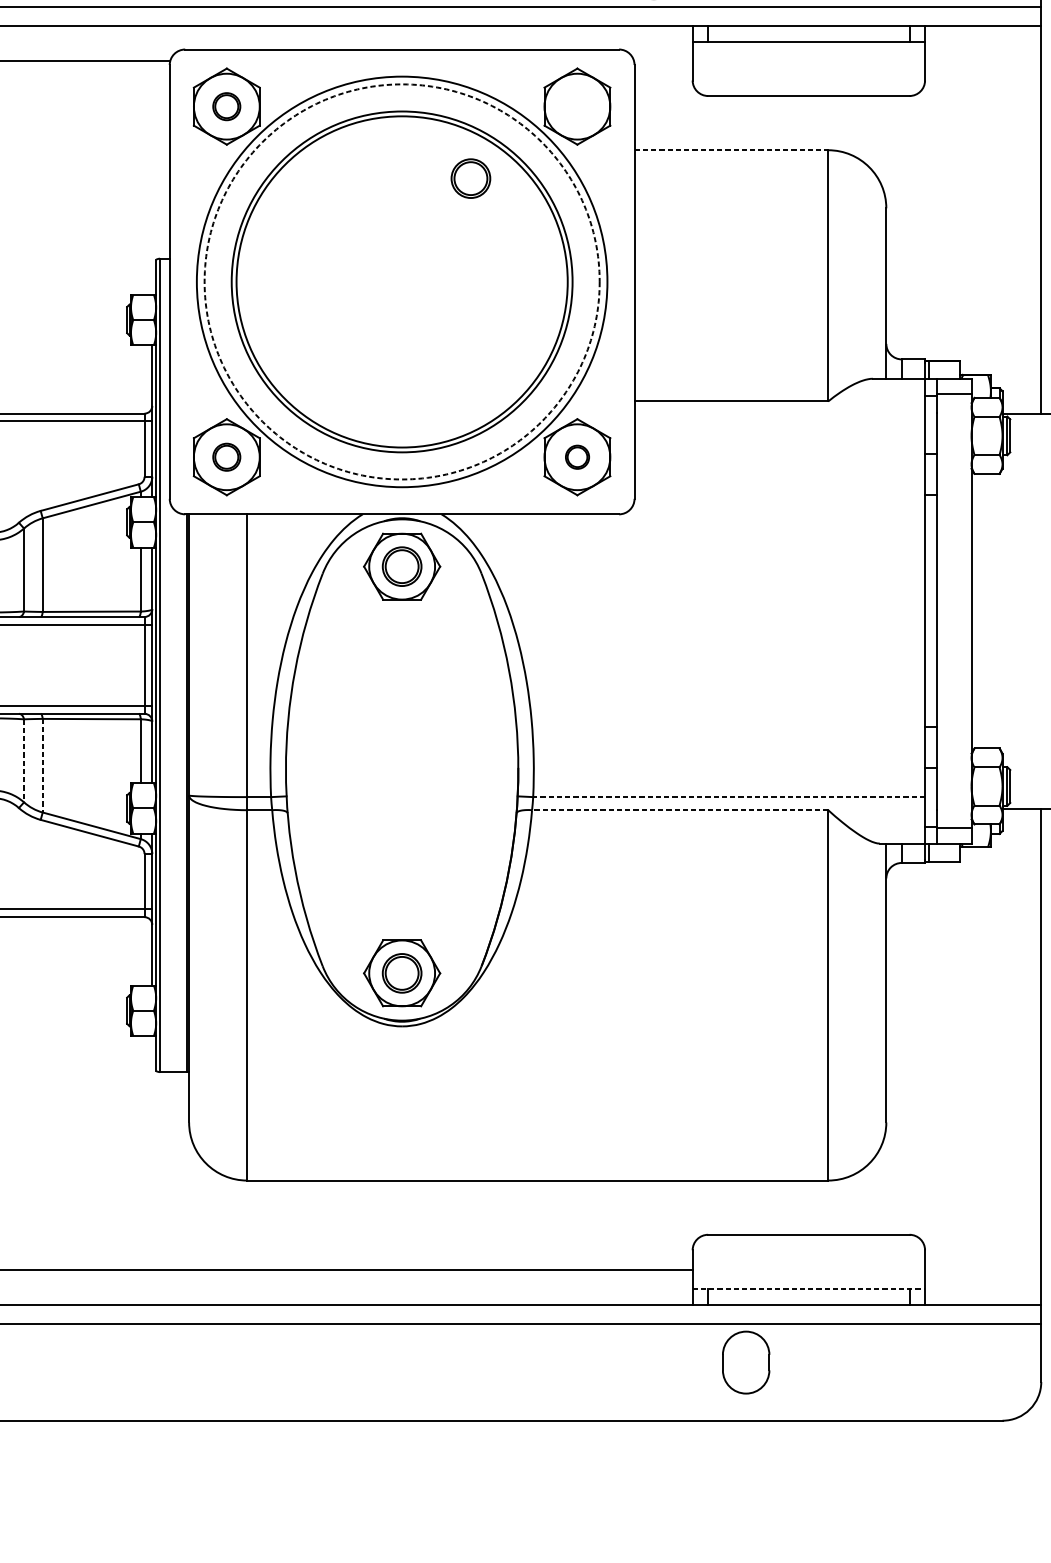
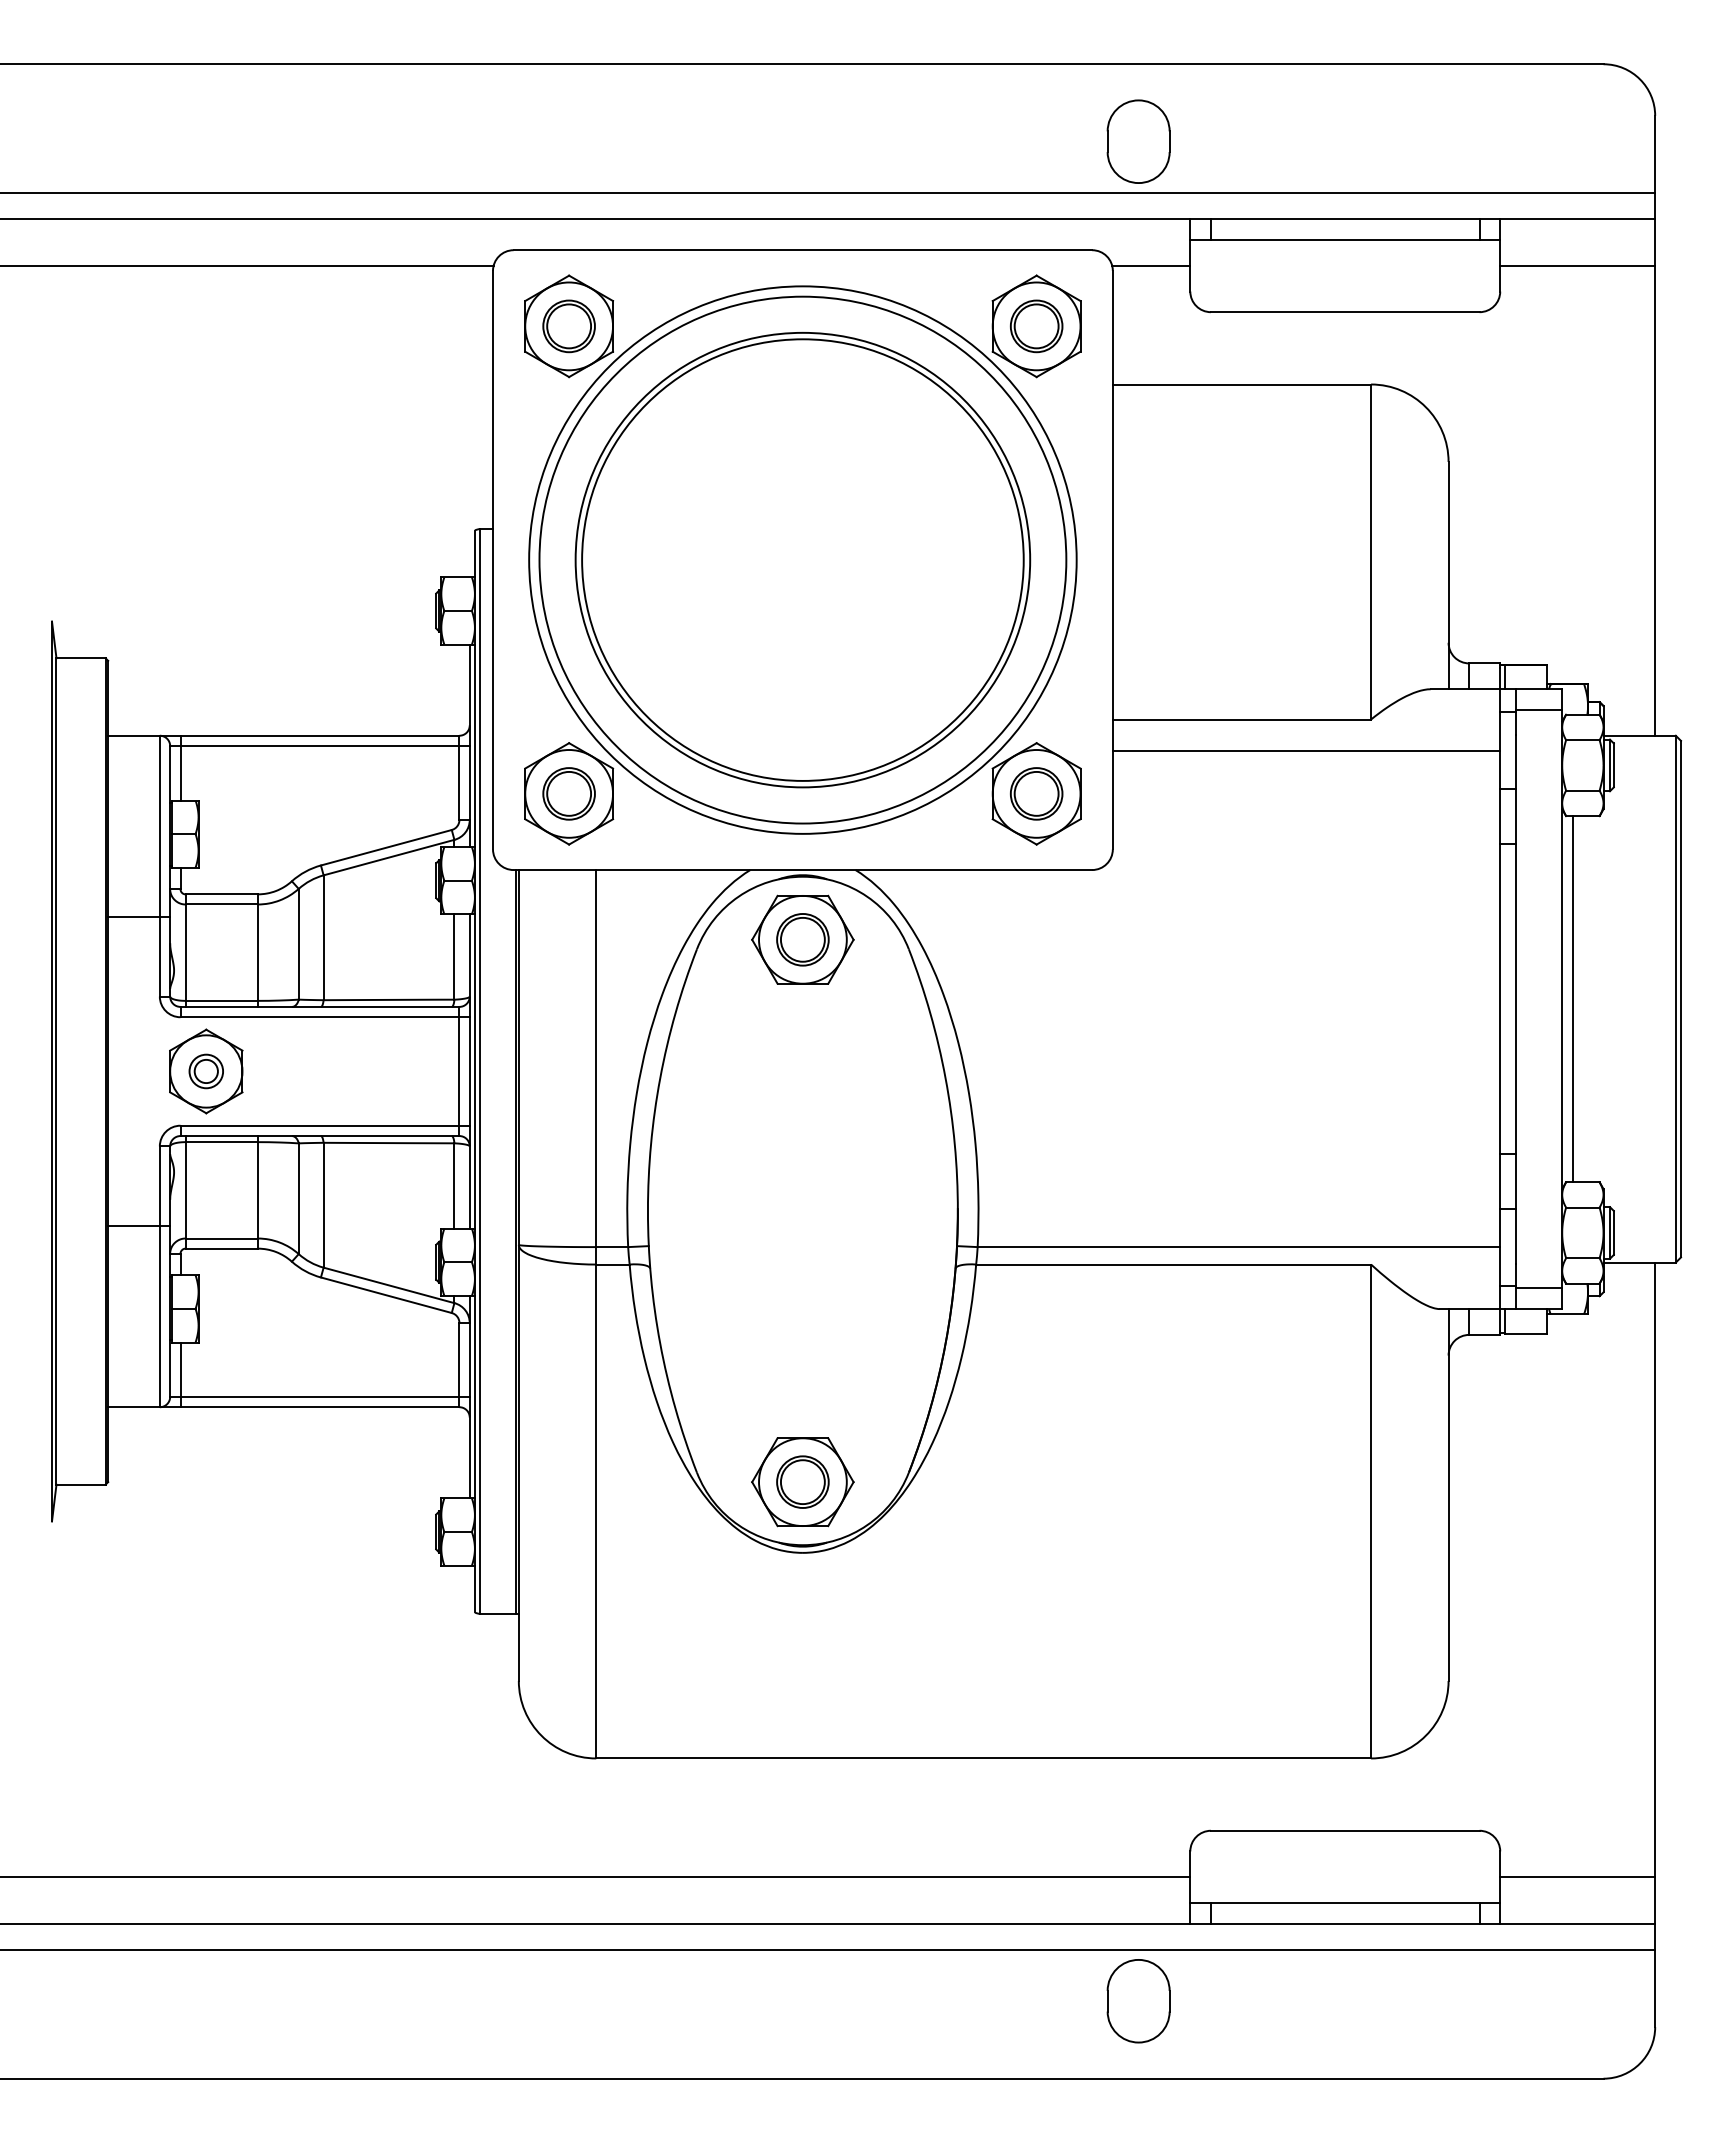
line: (663, 61) -> (1151, 265), added
line: (983, 61) -> (1577, 265), added
part: (226, 106) -> (568, 326), size x1.43
line: (731, 150) -> (1242, 384), dashed -> solid
part: (470, 178) -> (1036, 326), moved
circle: (401, 281) -> (802, 559), dashed -> solid
line: (779, 425) -> (1306, 751), added
part: (226, 456) -> (568, 793), size x1.43
part: (577, 456) -> (1036, 793), size x1.67
line: (979, 611) -> (1572, 999), added
line: (23, 761) -> (298, 1199), dashed -> solid
line: (42, 765) -> (323, 1205), dashed -> solid
line: (728, 797) -> (1238, 1247), dashed -> solid
line: (680, 810) -> (1173, 1264), dashed -> solid
line: (983, 1269) -> (1577, 1877), added
line: (809, 1289) -> (1345, 1903), dashed -> solid
part: (746, 1362) -> (1138, 2001), moved

